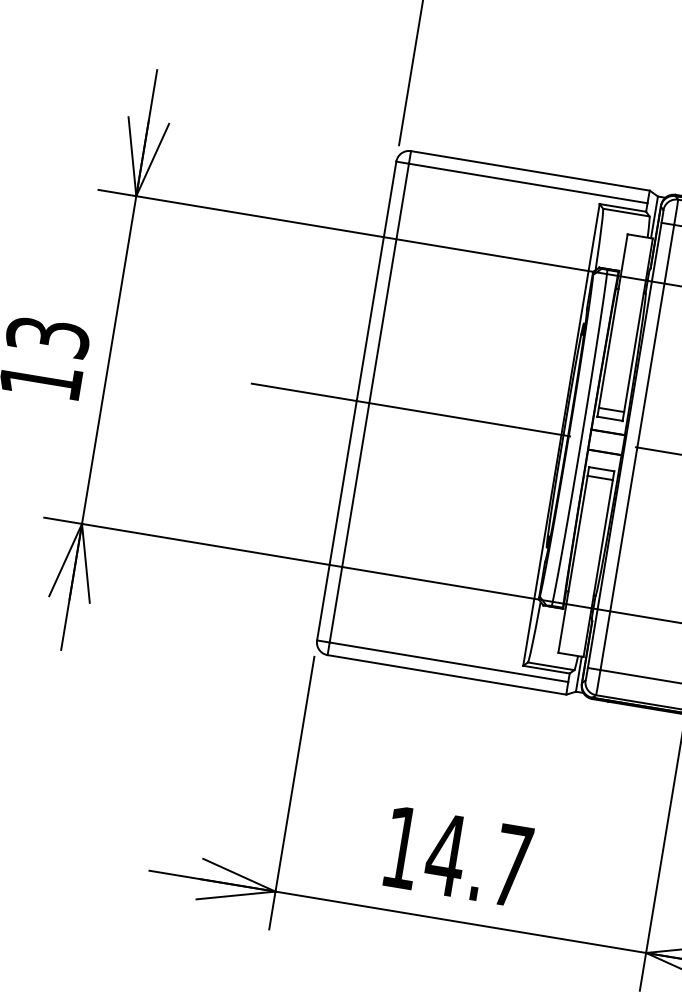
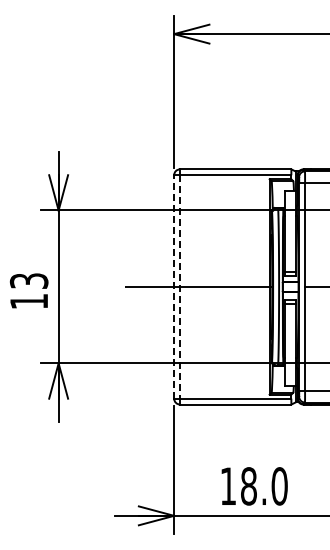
line: (357, 400) -> (174, 286), solid -> dashed
line: (370, 402) -> (180, 286), solid -> dashed
text: (477, 860) -> (263, 486), 14.7 -> 18.0

